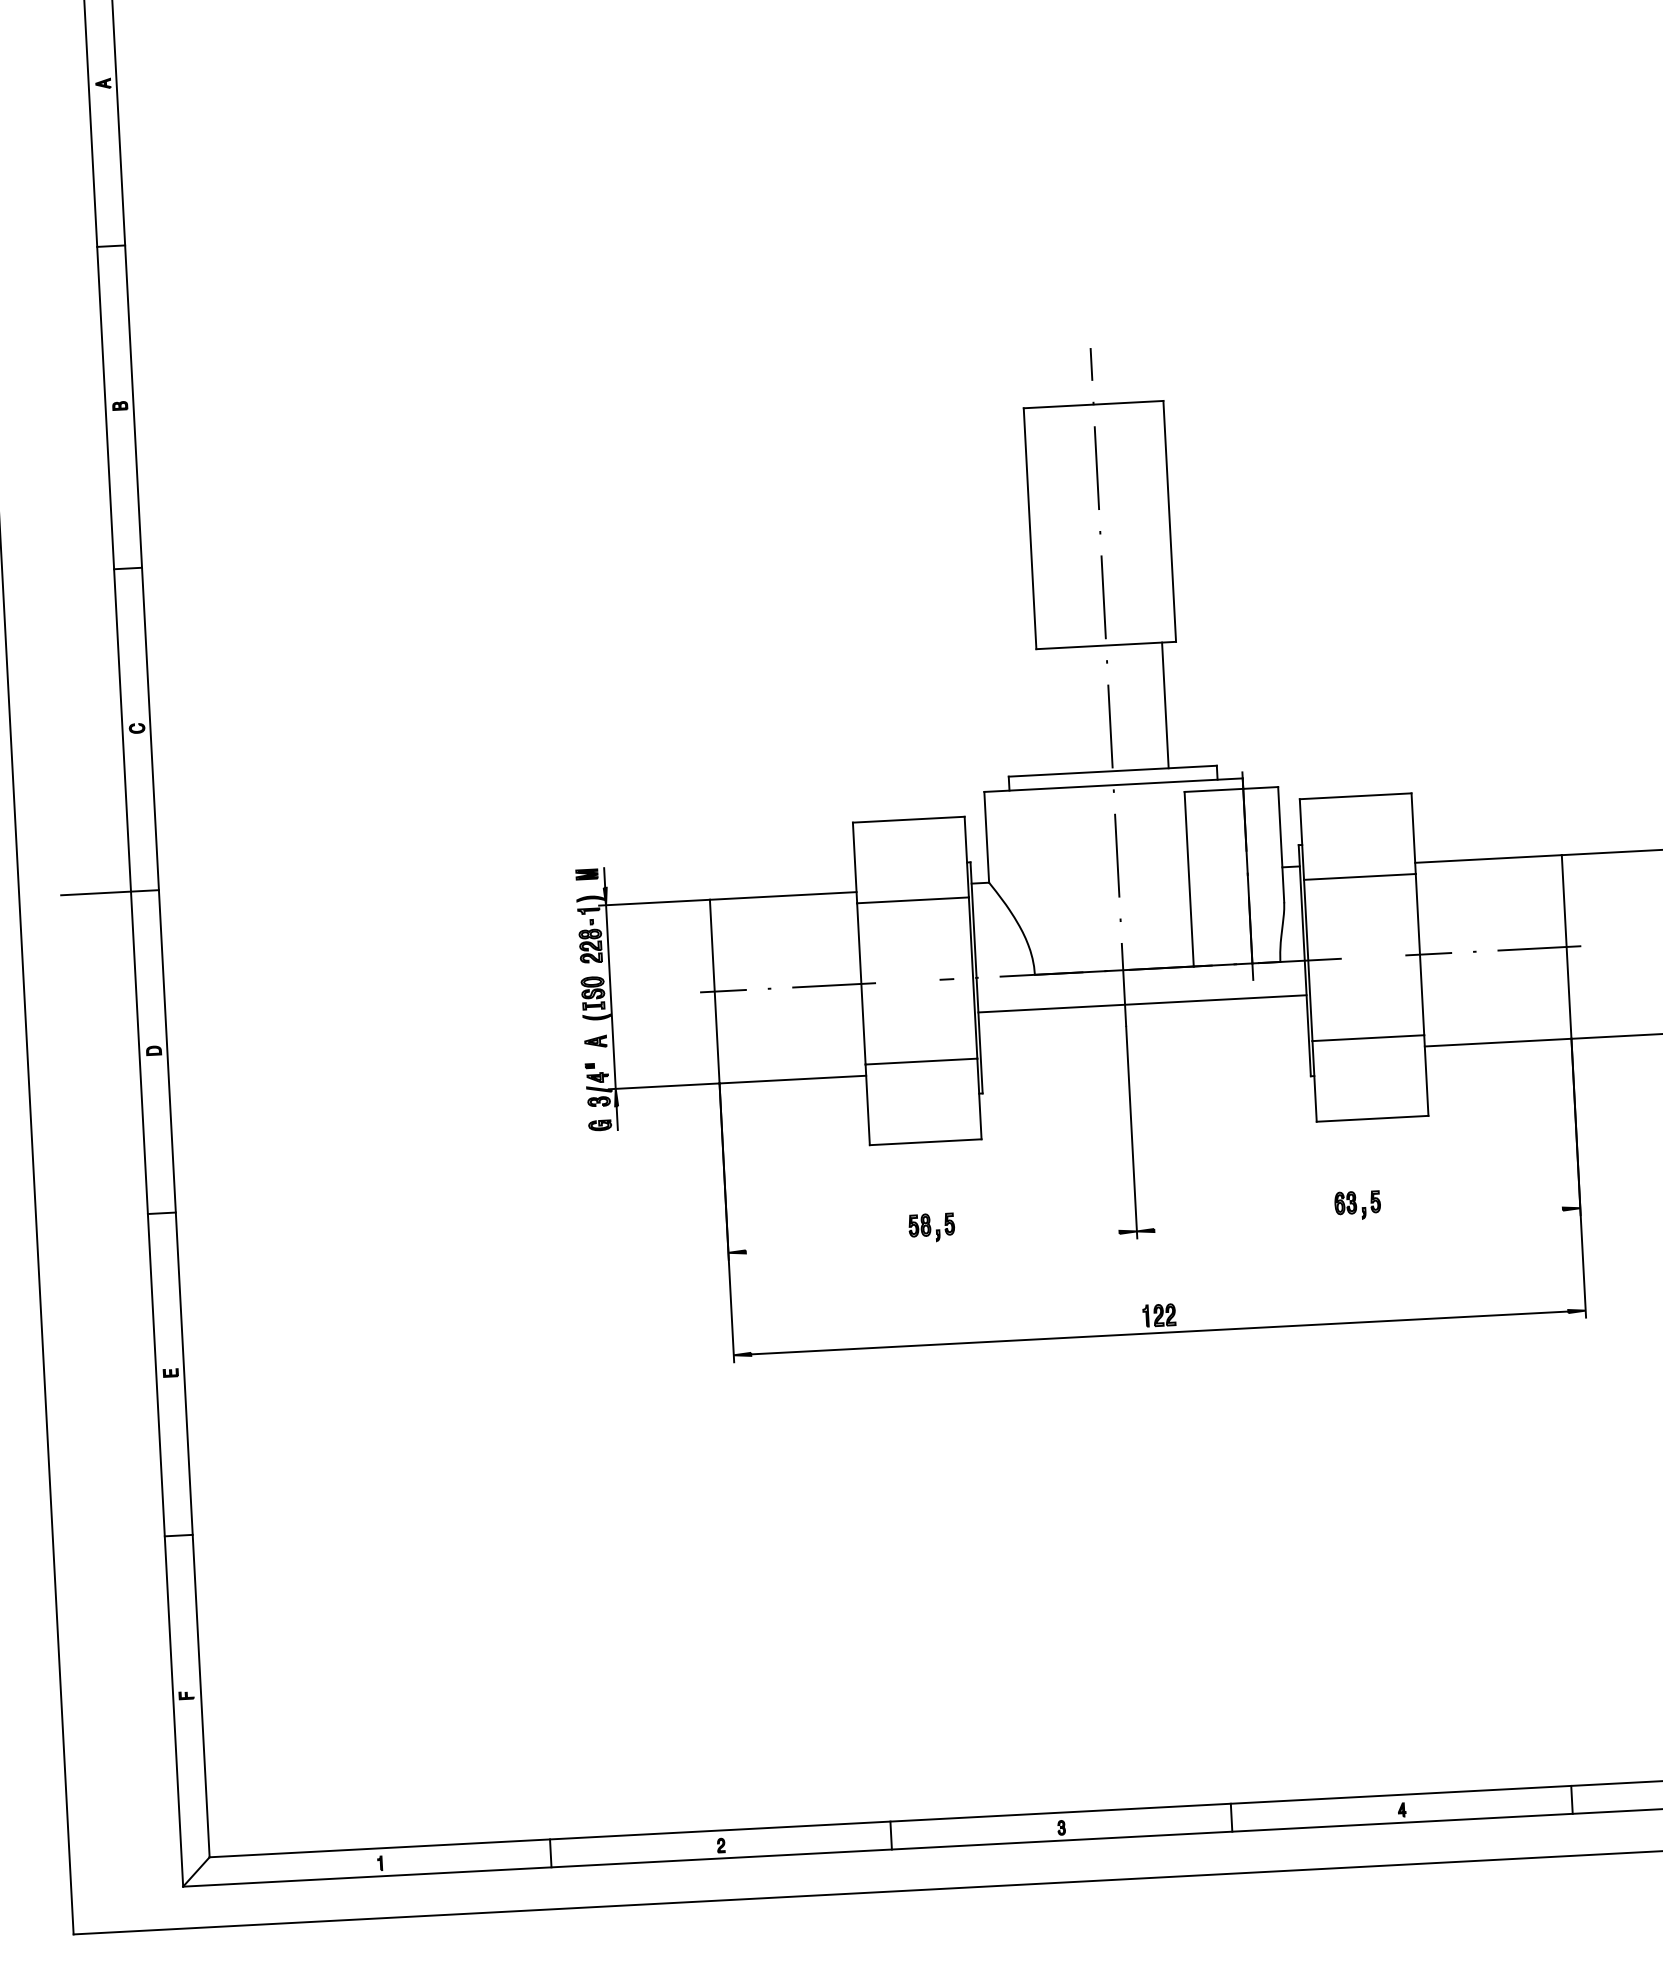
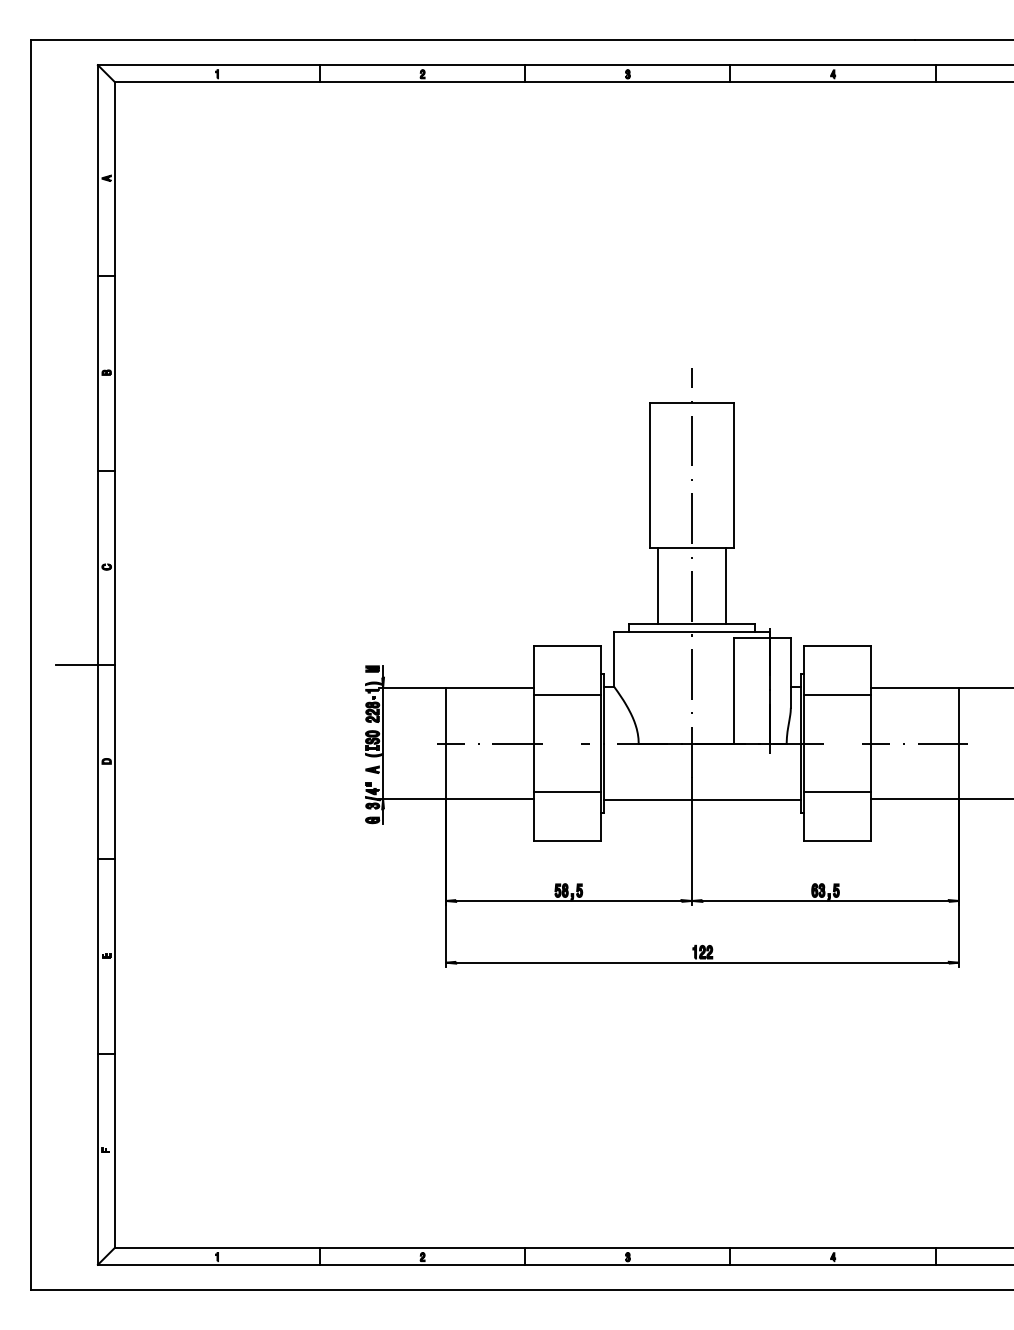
line: (1053, 711) -> (658, 585), added
line: (1142, 1004) -> (702, 800), moved
line: (1358, 1219) -> (825, 900), added
line: (932, 1241) -> (568, 900), added

